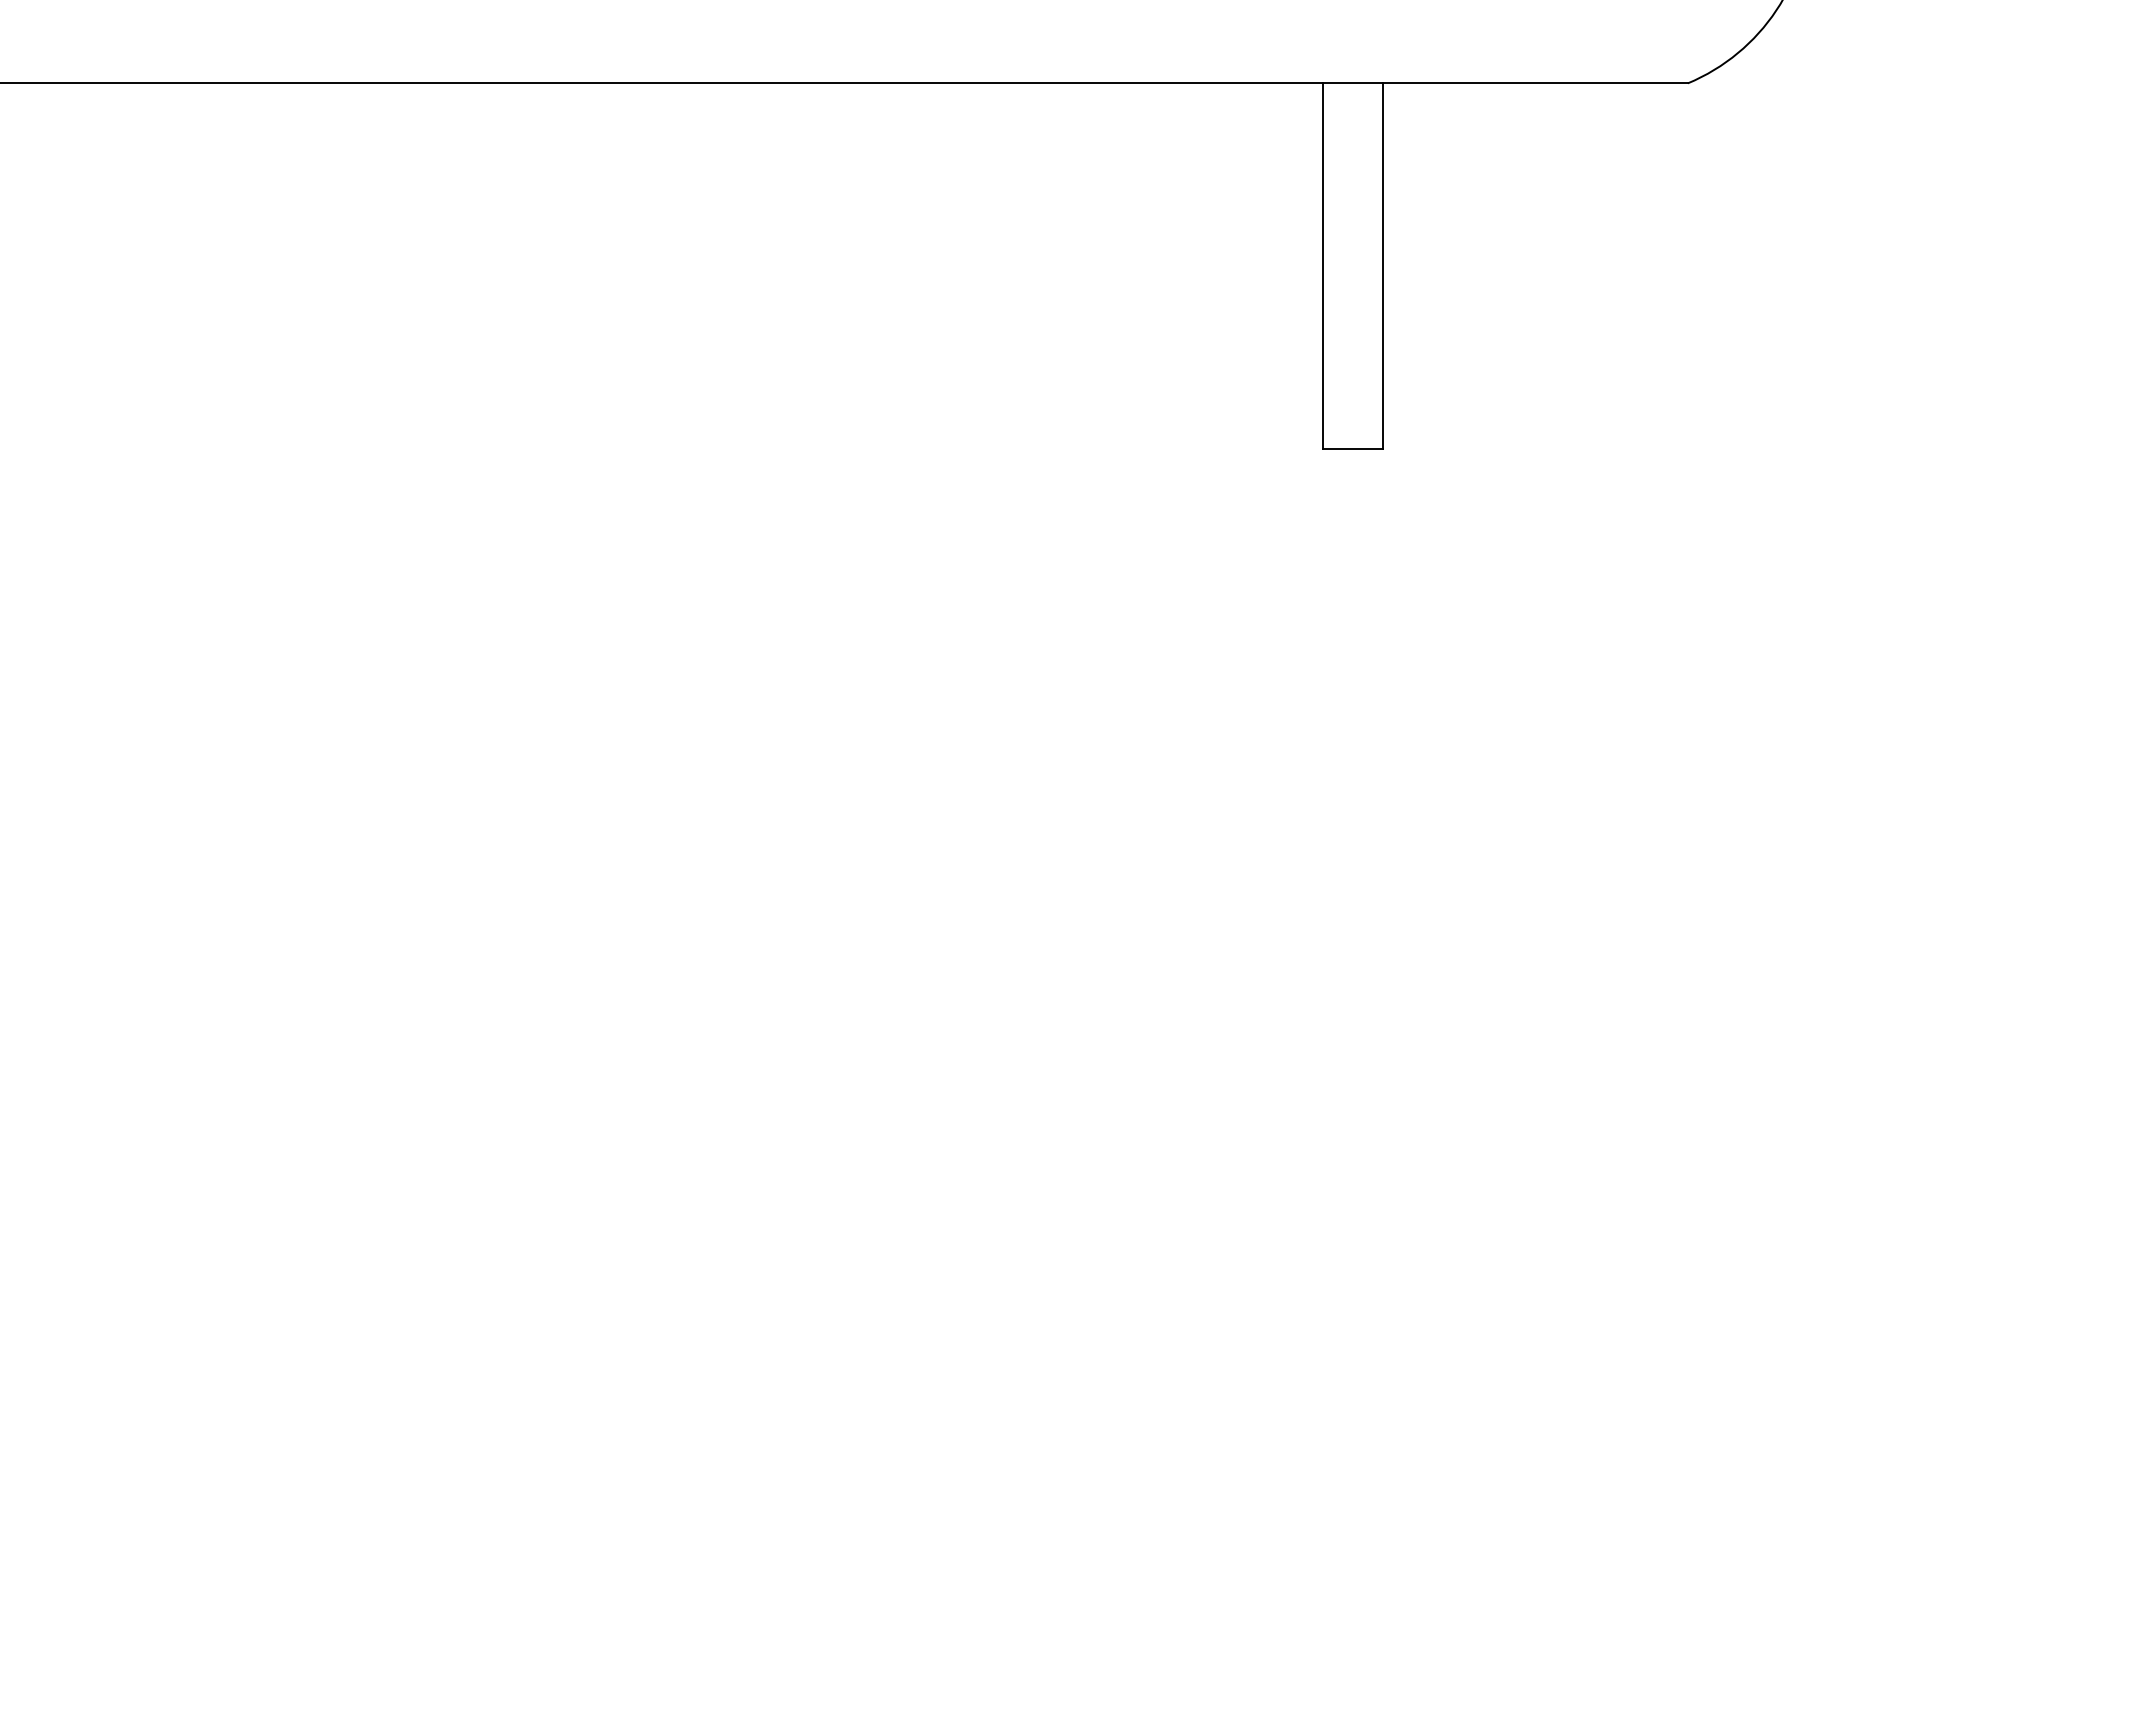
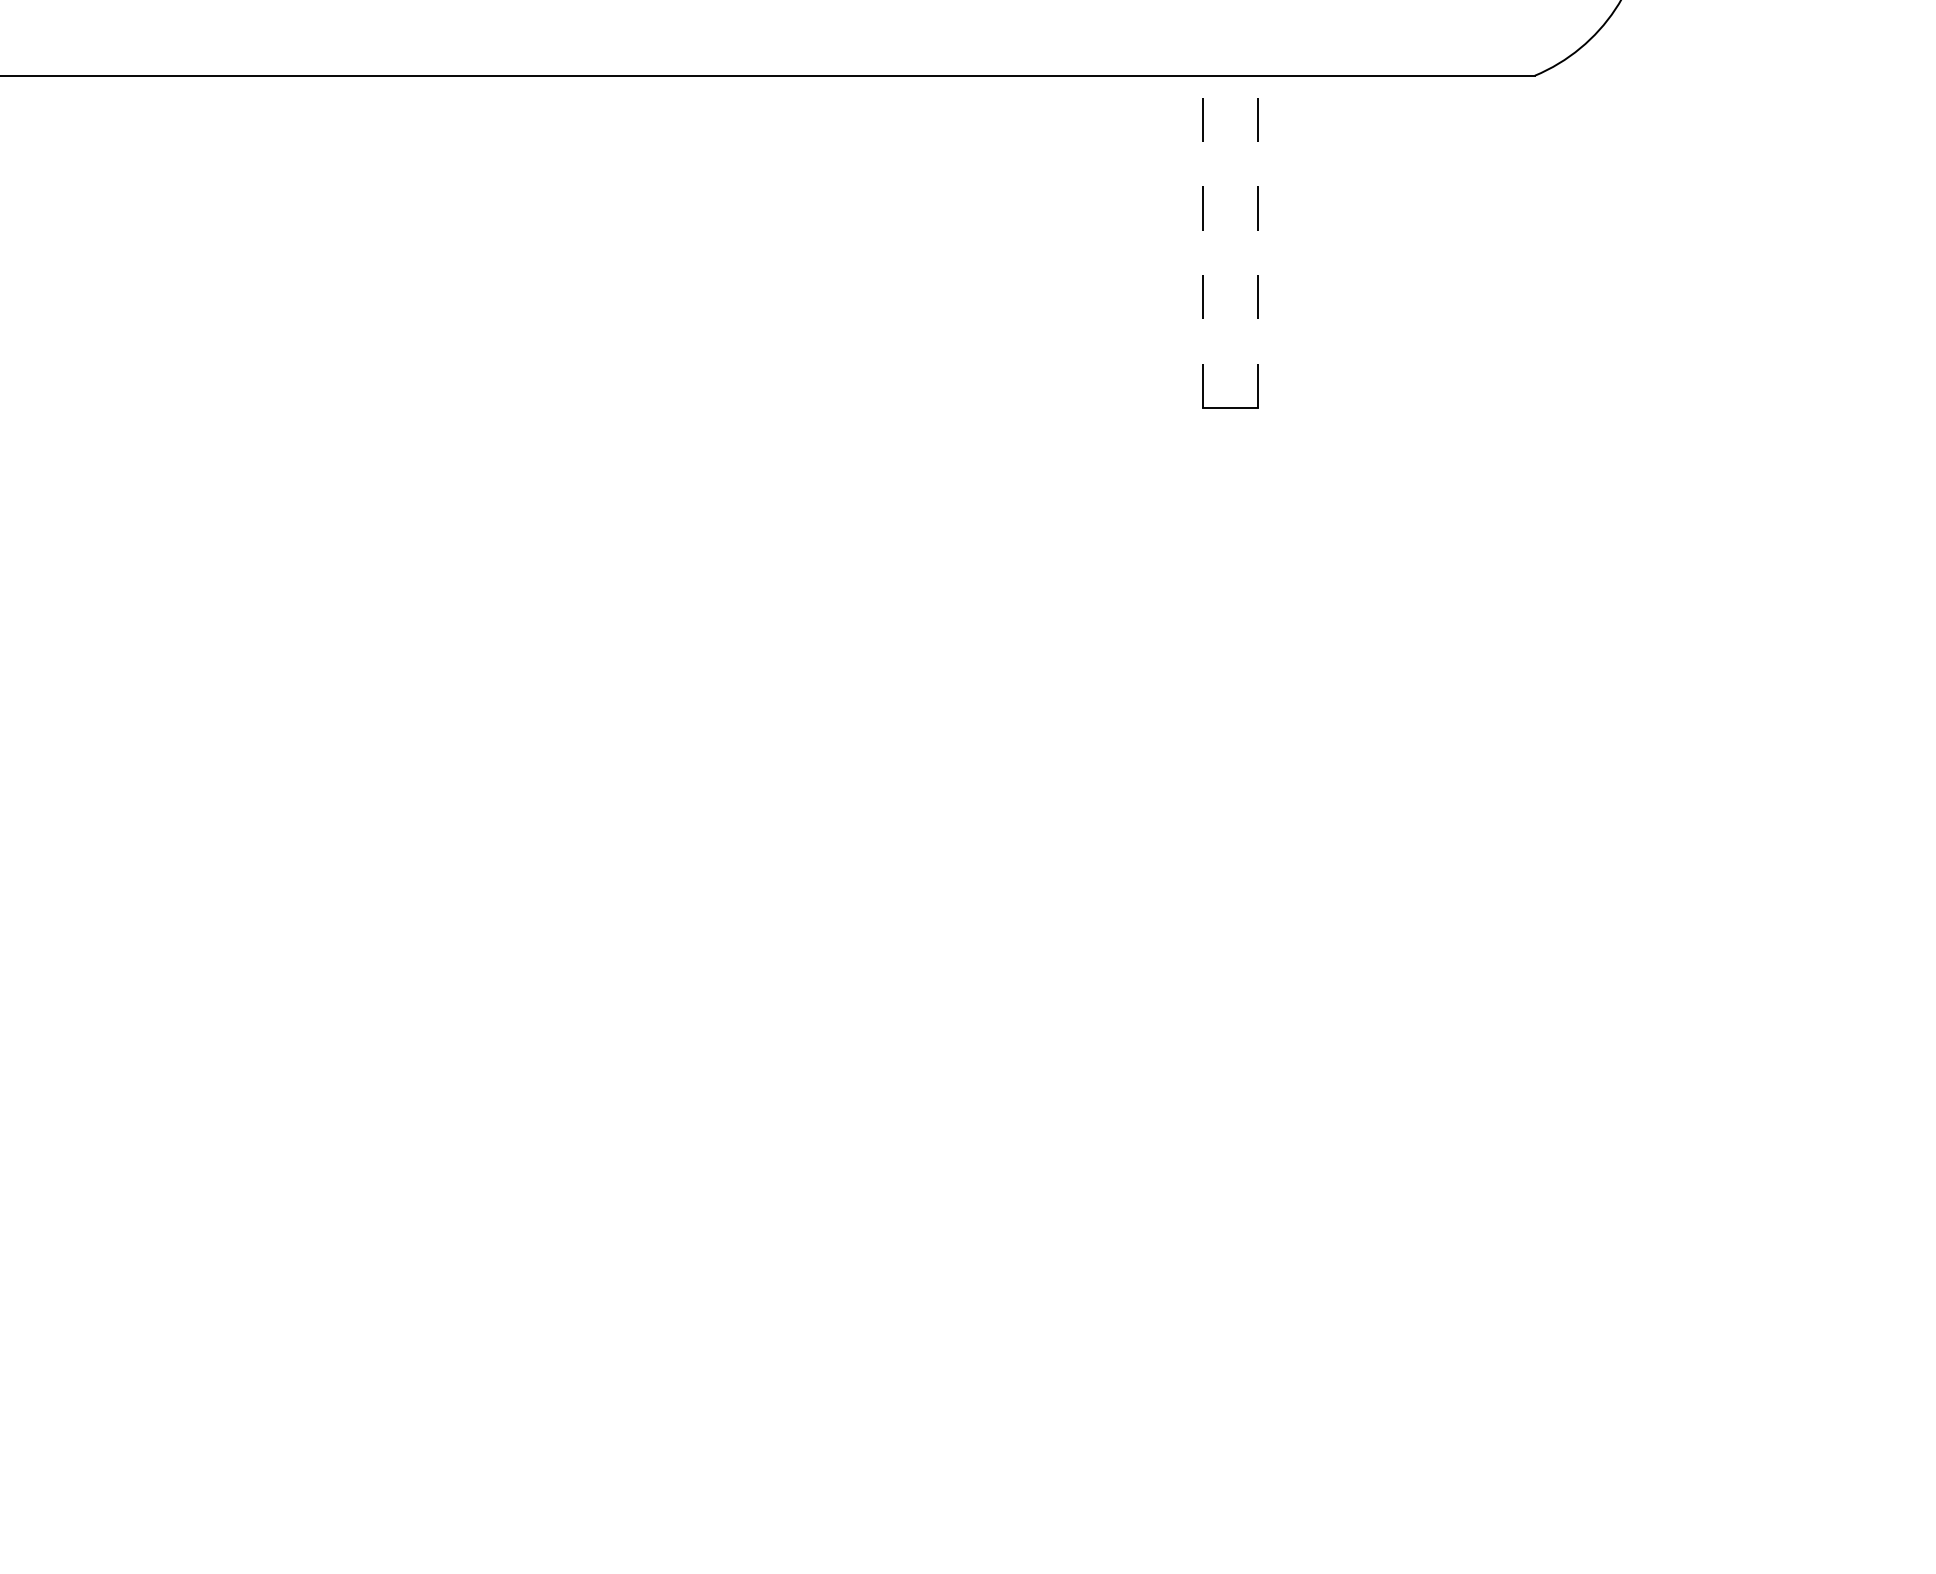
line: (1322, 265) -> (1202, 241), solid -> dashed
line: (1383, 265) -> (1258, 241), solid -> dashed

